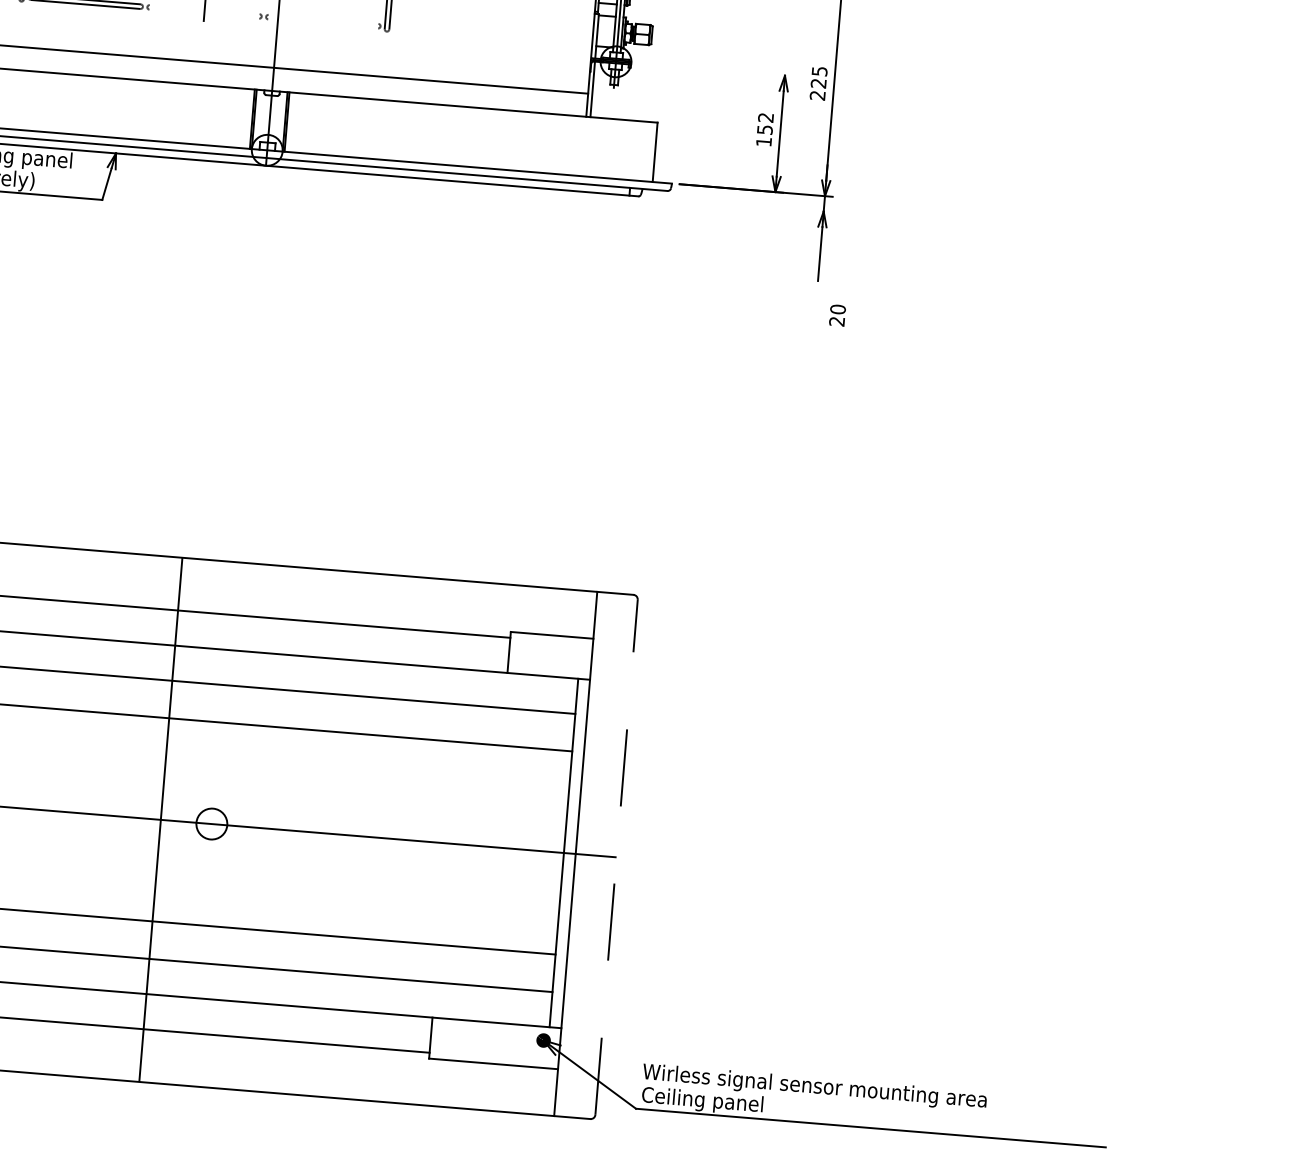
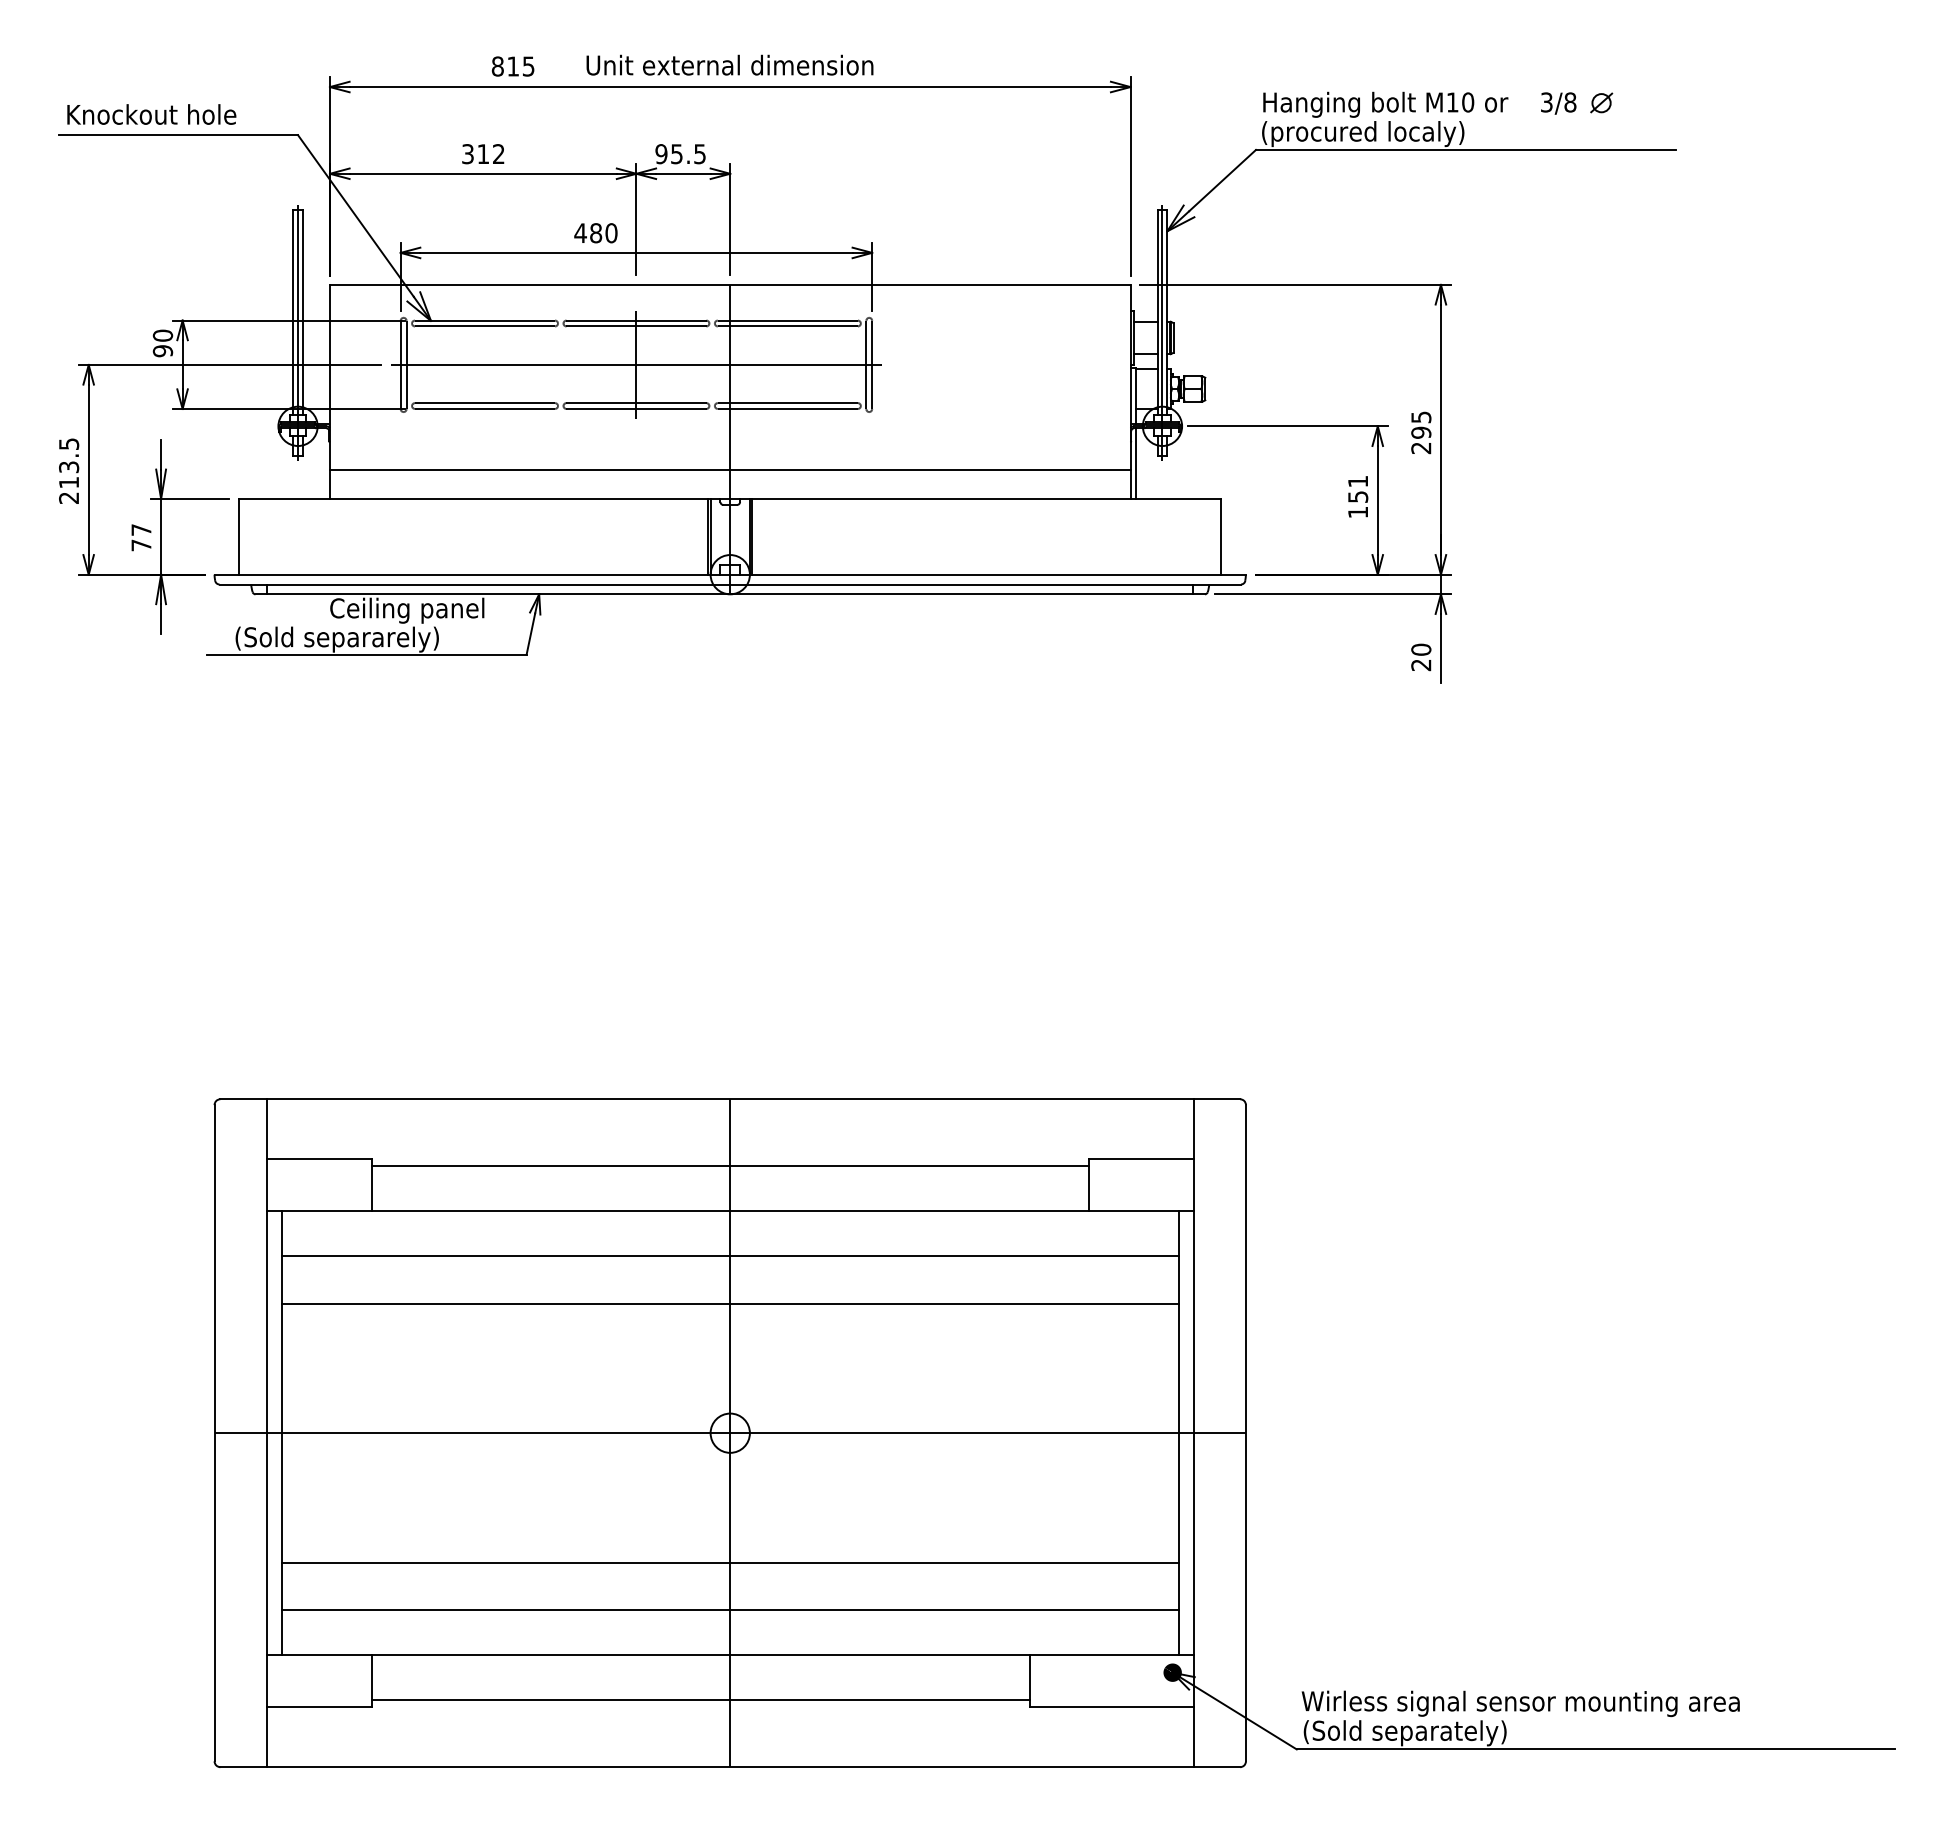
line: (204, 9) -> (636, 403), added
line: (204, 13) -> (636, 408), added
line: (323, 19) -> (787, 403), added
line: (322, 23) -> (787, 408), added
line: (714, 69) -> (1287, 426), added
text: (818, 83) -> (1421, 432), 225 -> 295
text: (765, 117) -> (1357, 481), 152 -> 151
line: (738, 204) -> (1332, 594), added
text: (837, 315) -> (1421, 657), moved
line: (161, 820) -> (730, 1433), moved
line: (616, 856) -> (1245, 1432), dashed -> solid
text: (721, 1103) -> (1404, 1733), Ceiling panel -> (Sold separately)

